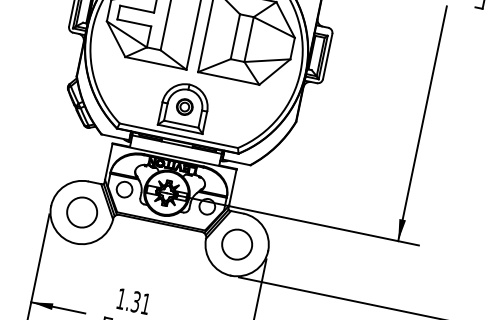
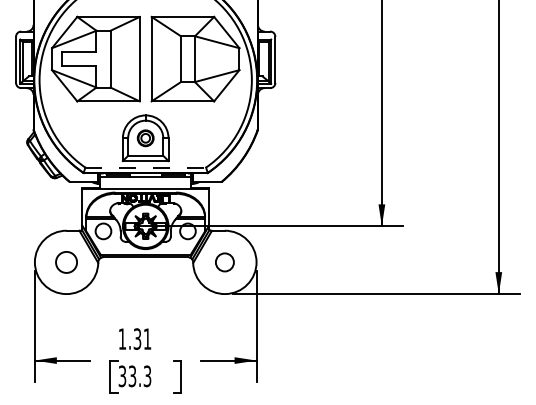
line: (179, 135) -> (146, 167), solid -> dashed
circle: (82, 212) -> (66, 262), size x0.7
circle: (236, 244) -> (224, 262), size x0.6

